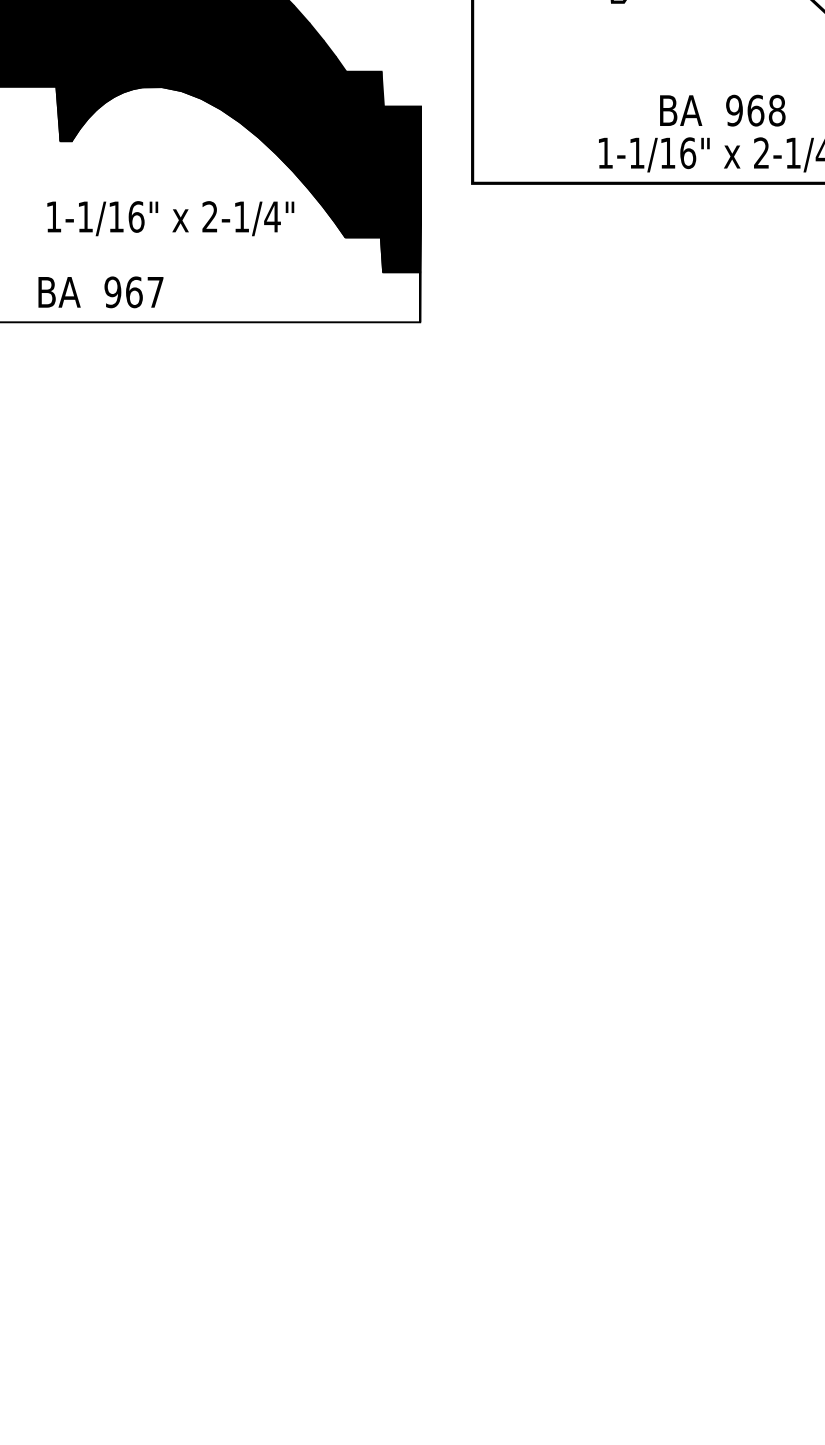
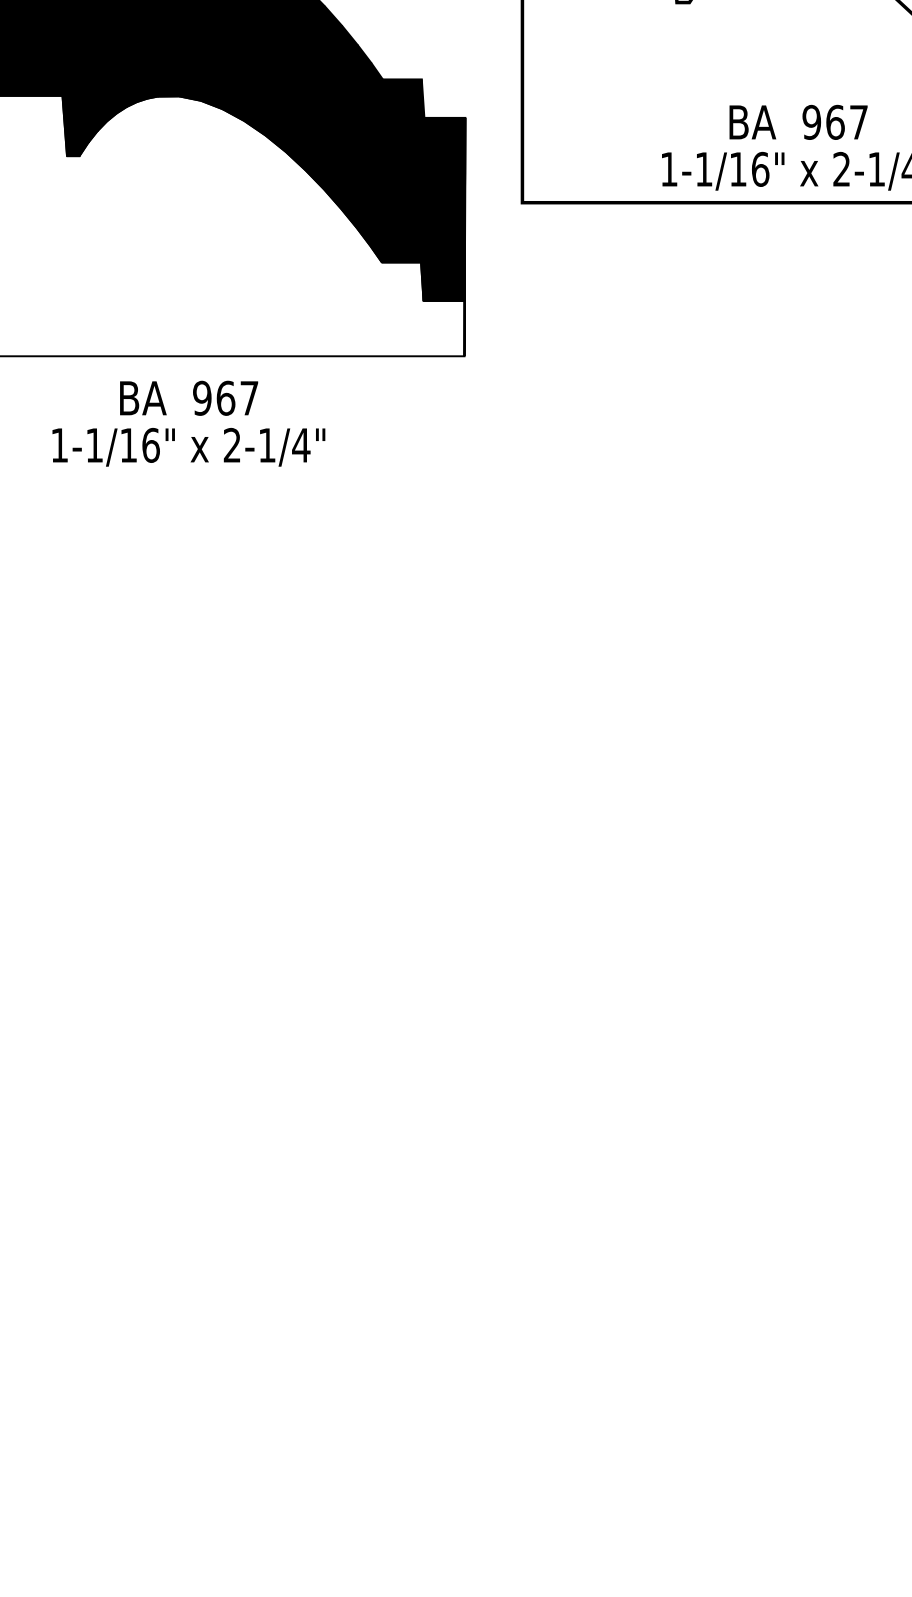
text: (776, 110) -> (858, 122), 968 -> 967
text: (170, 218) -> (188, 447), moved
text: (100, 292) -> (188, 398), moved

